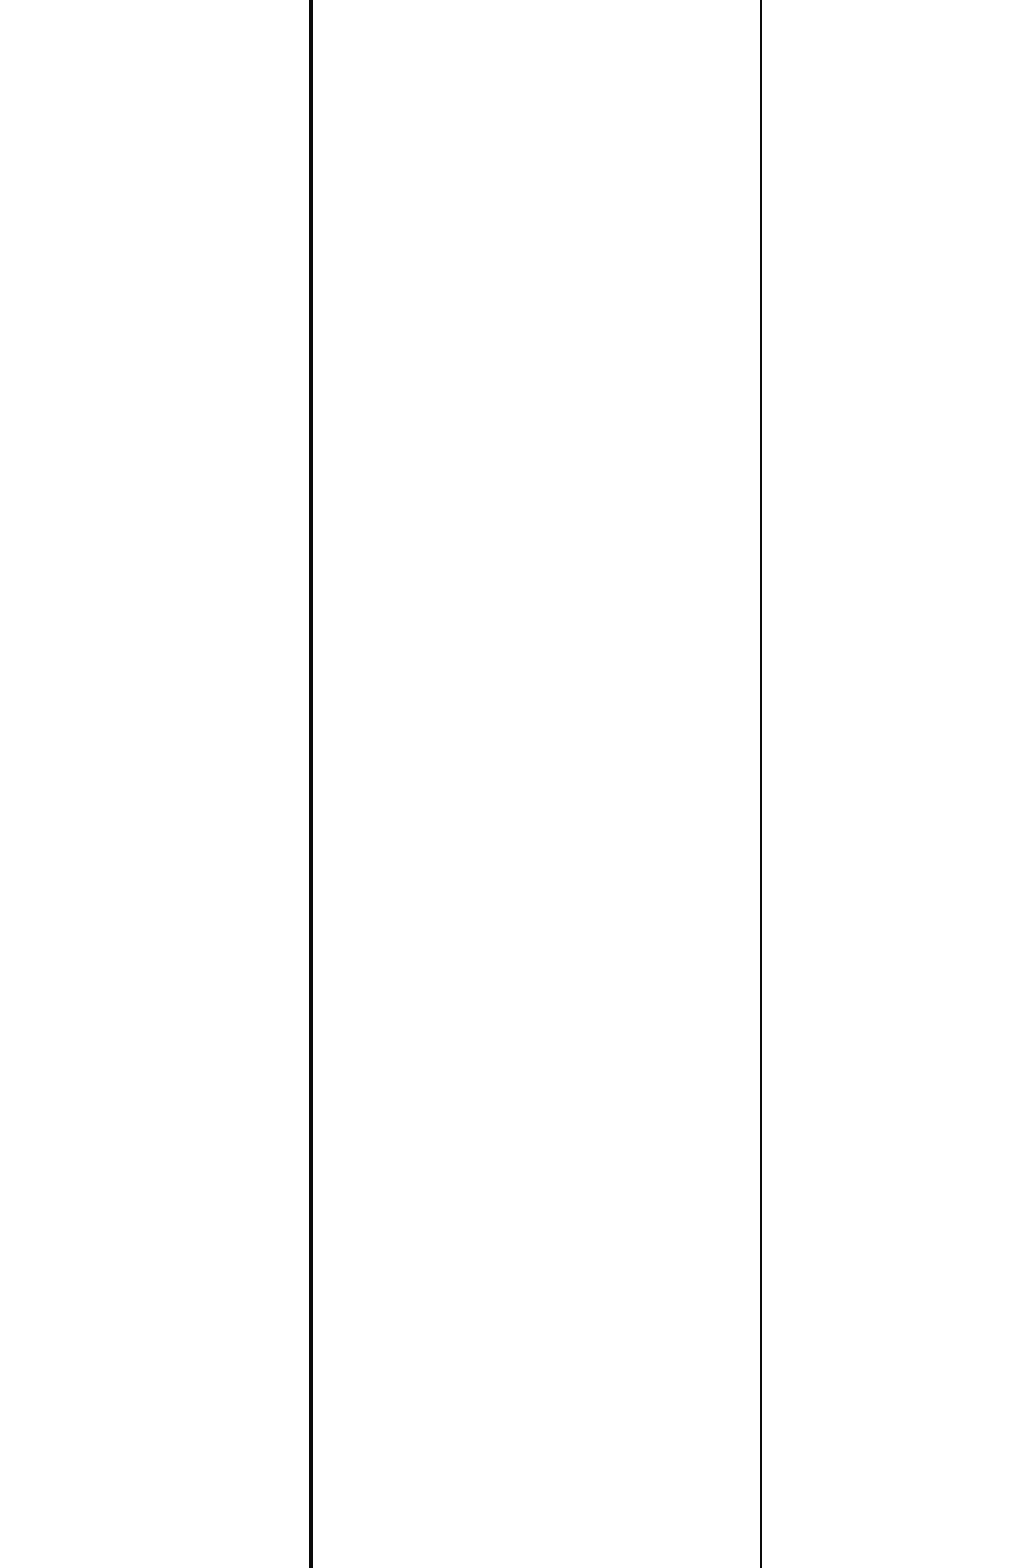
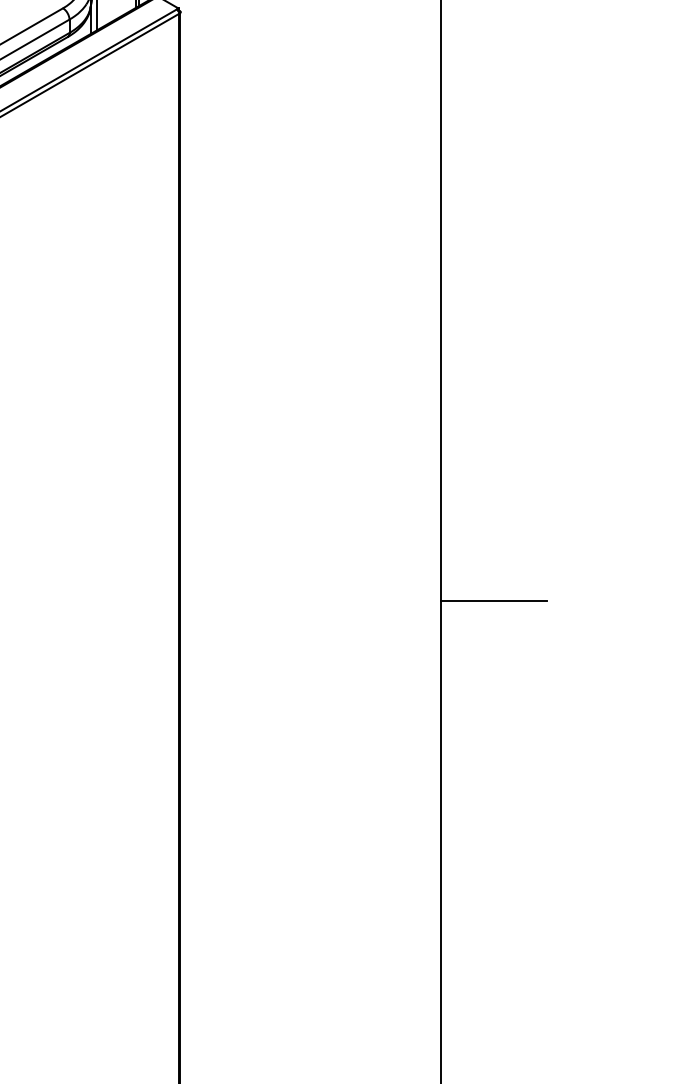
line: (851, 599) -> (493, 600), added

